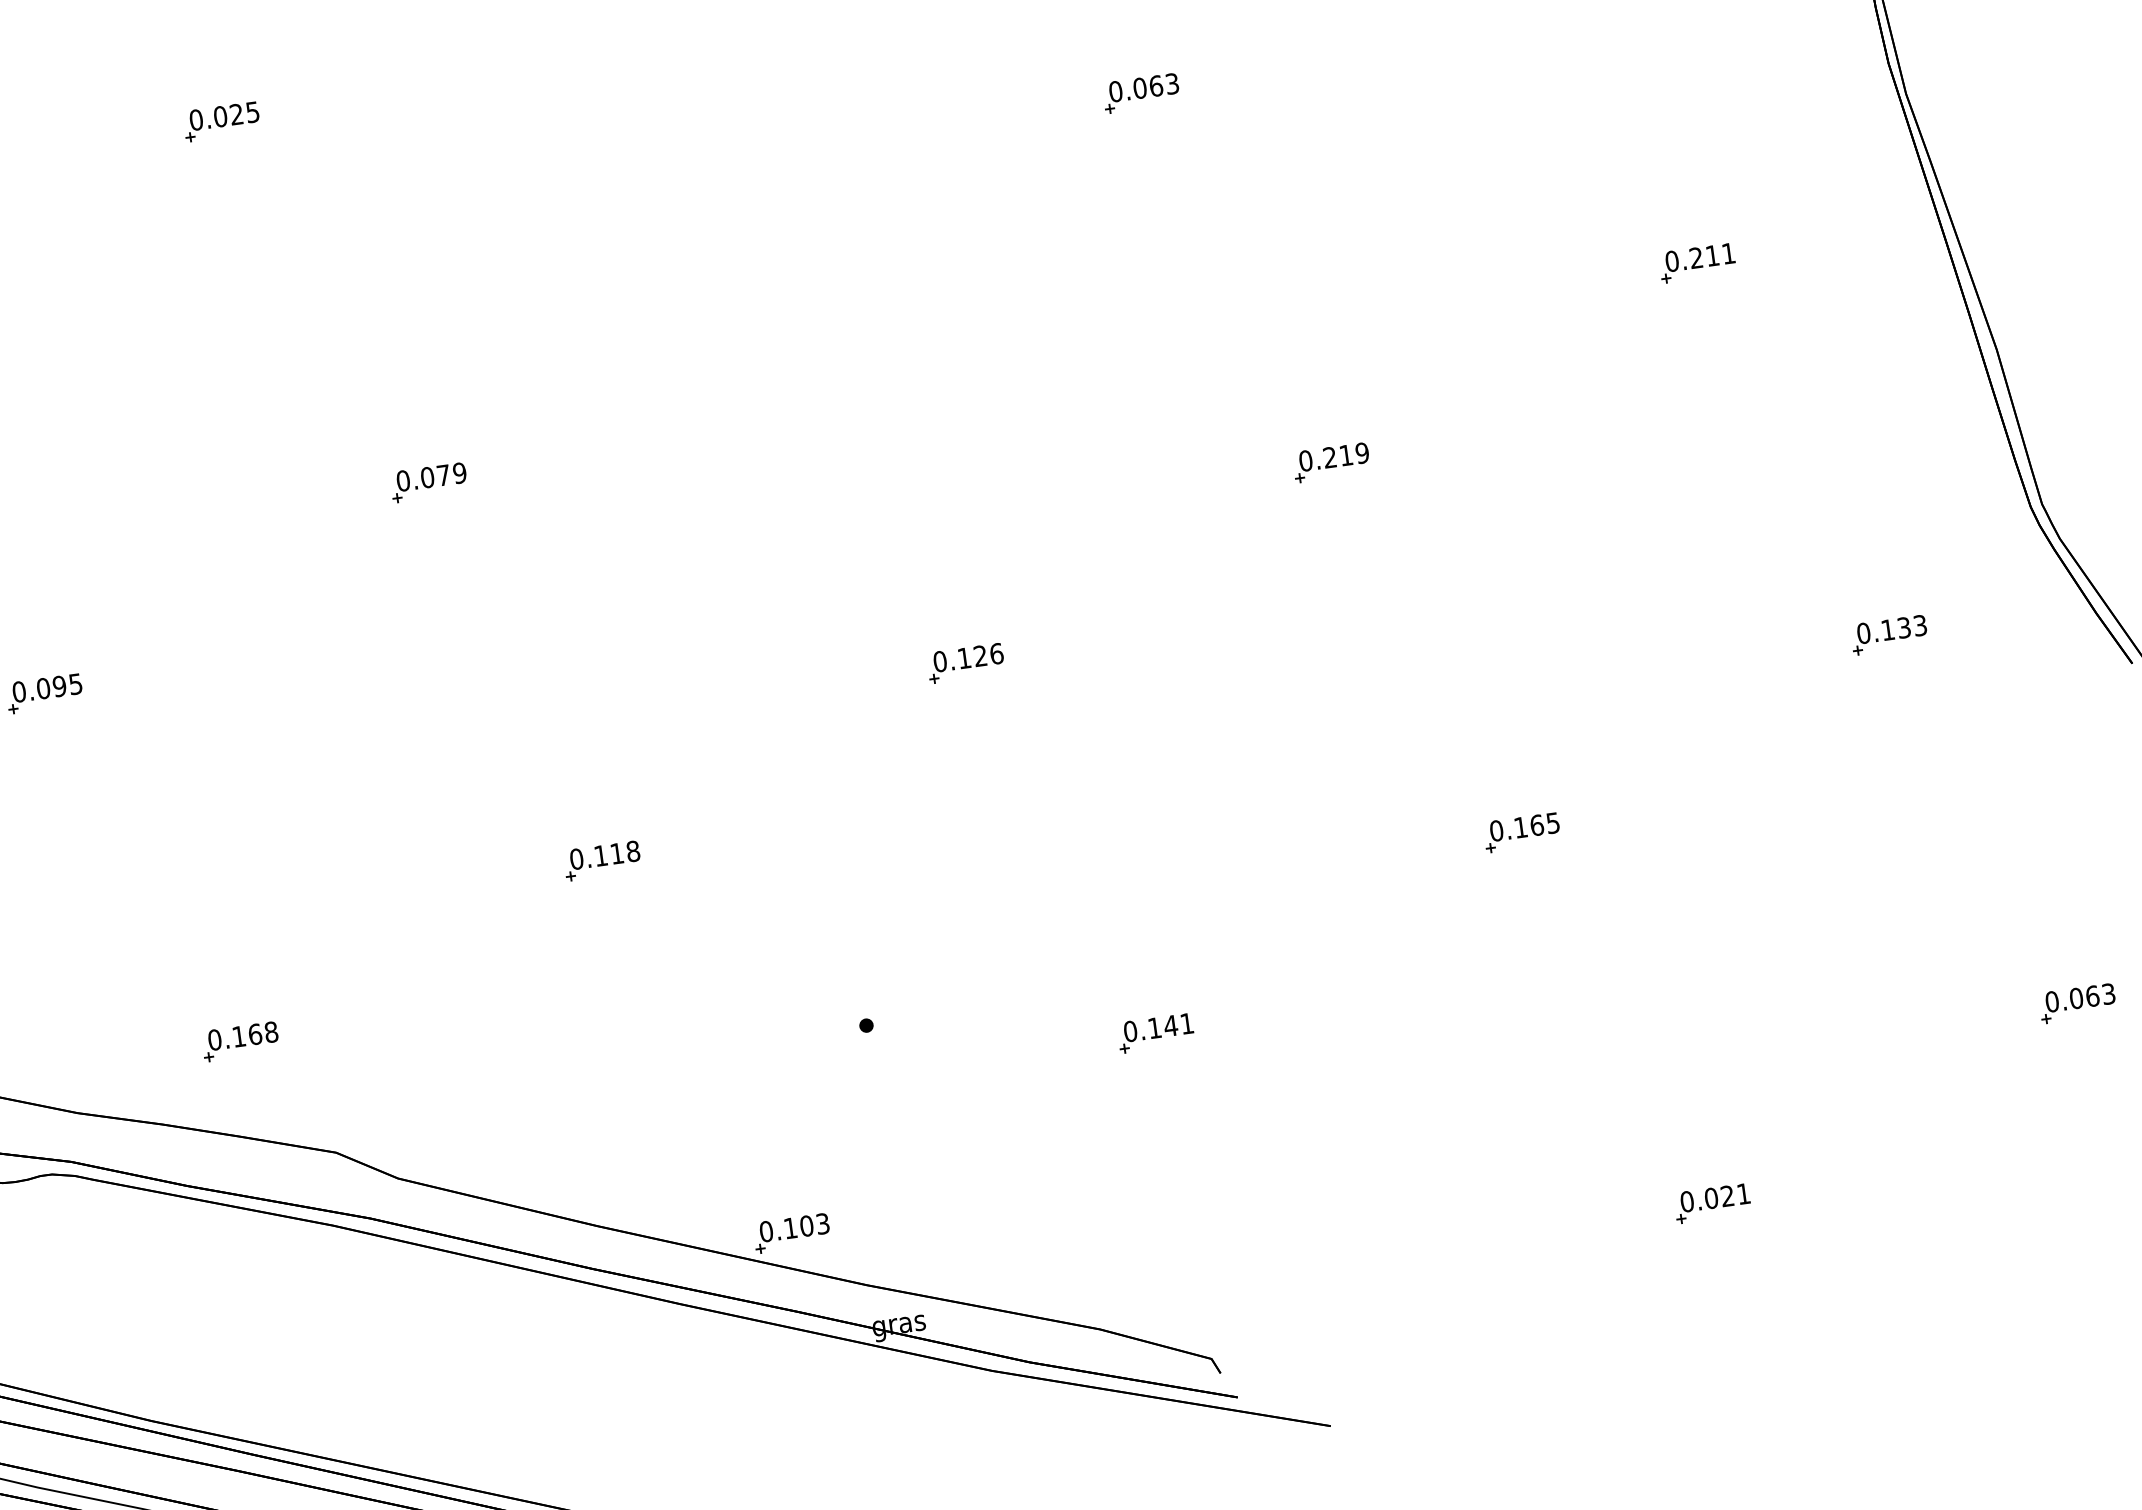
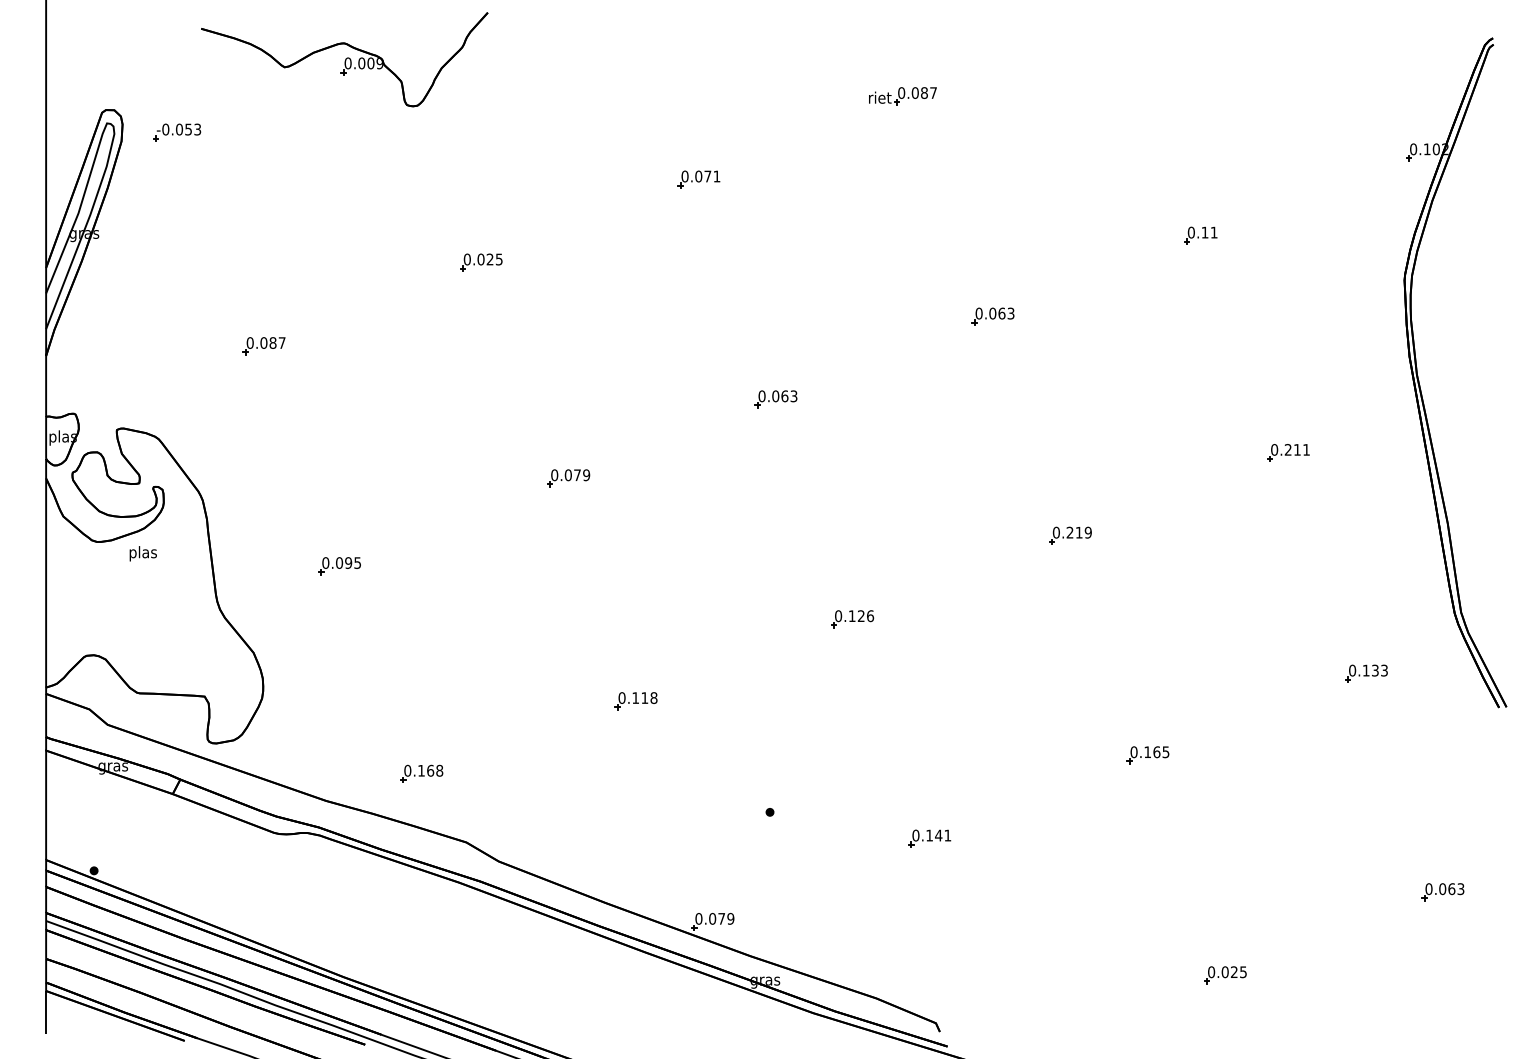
part: (776, 293) -> (775, 399), added
text: (1743, 1194) -> (1243, 972), 0.021 -> 0.025
text: (806, 1225) -> (721, 918), 0.103 -> 0.079

